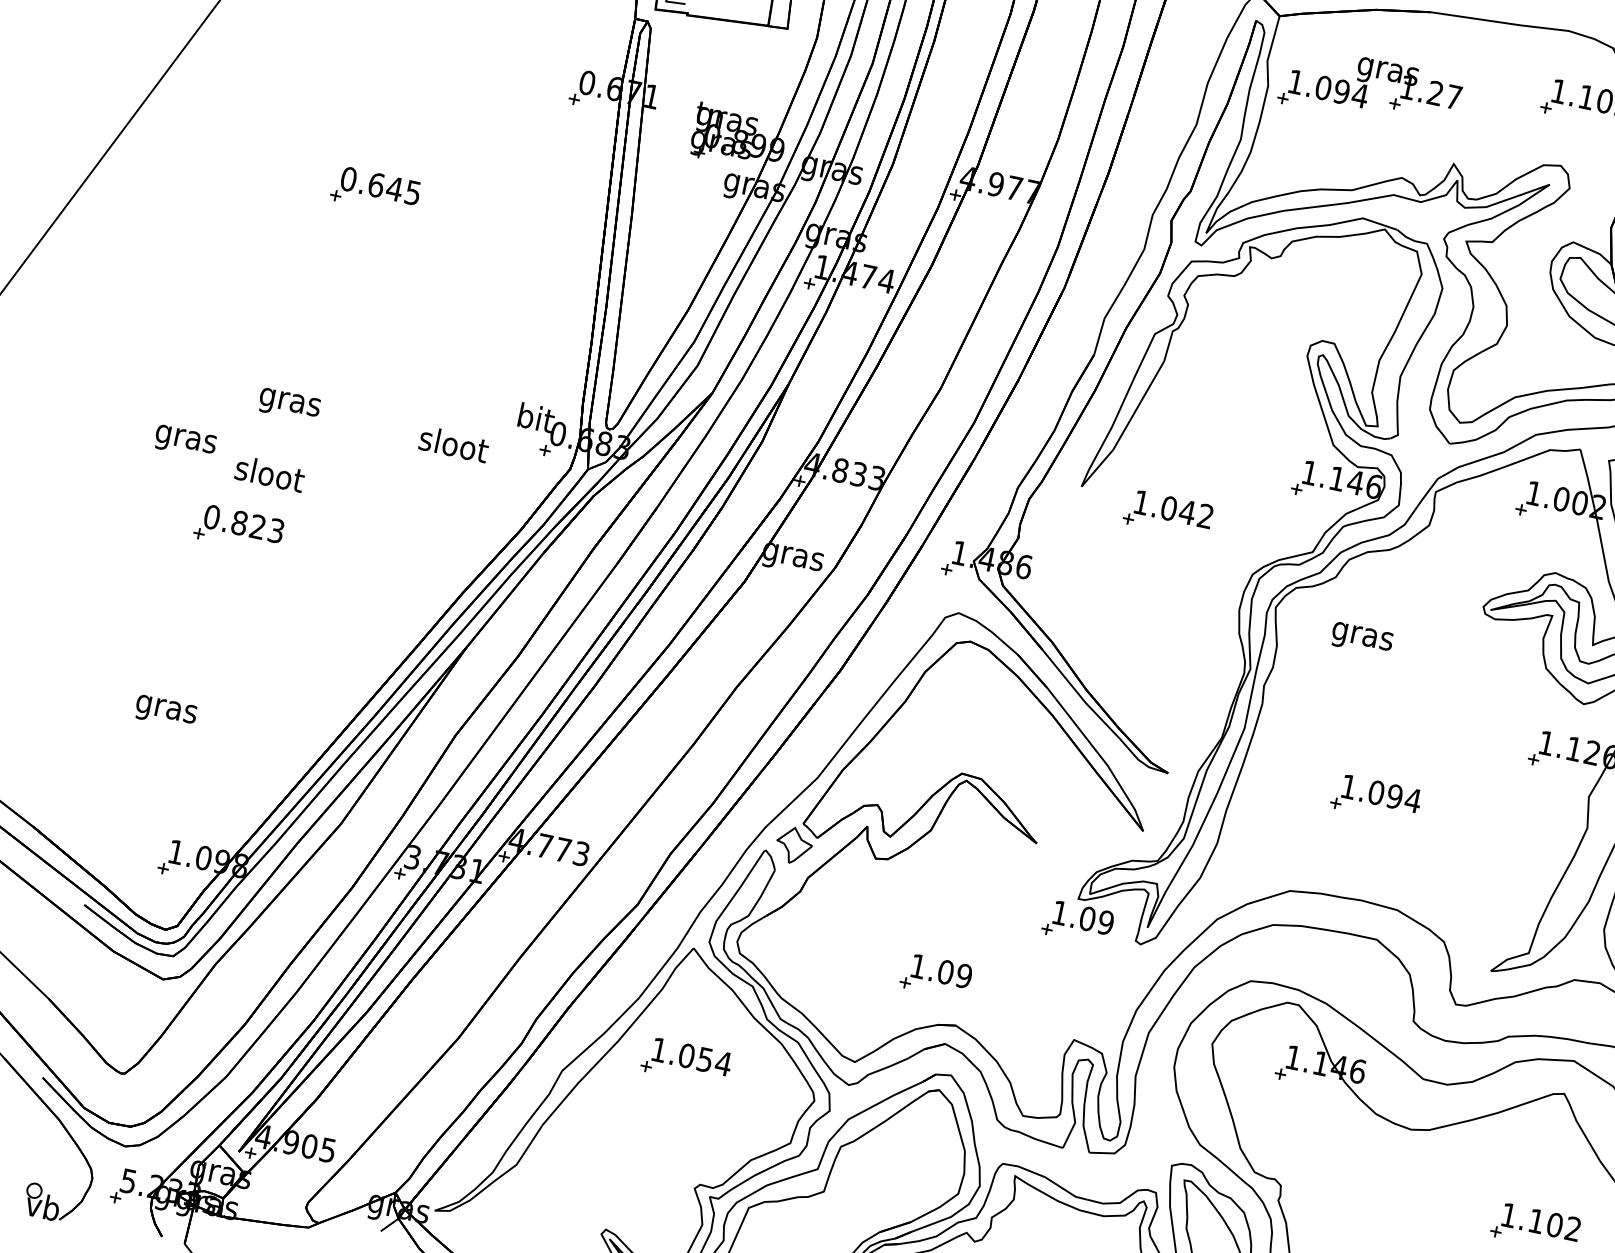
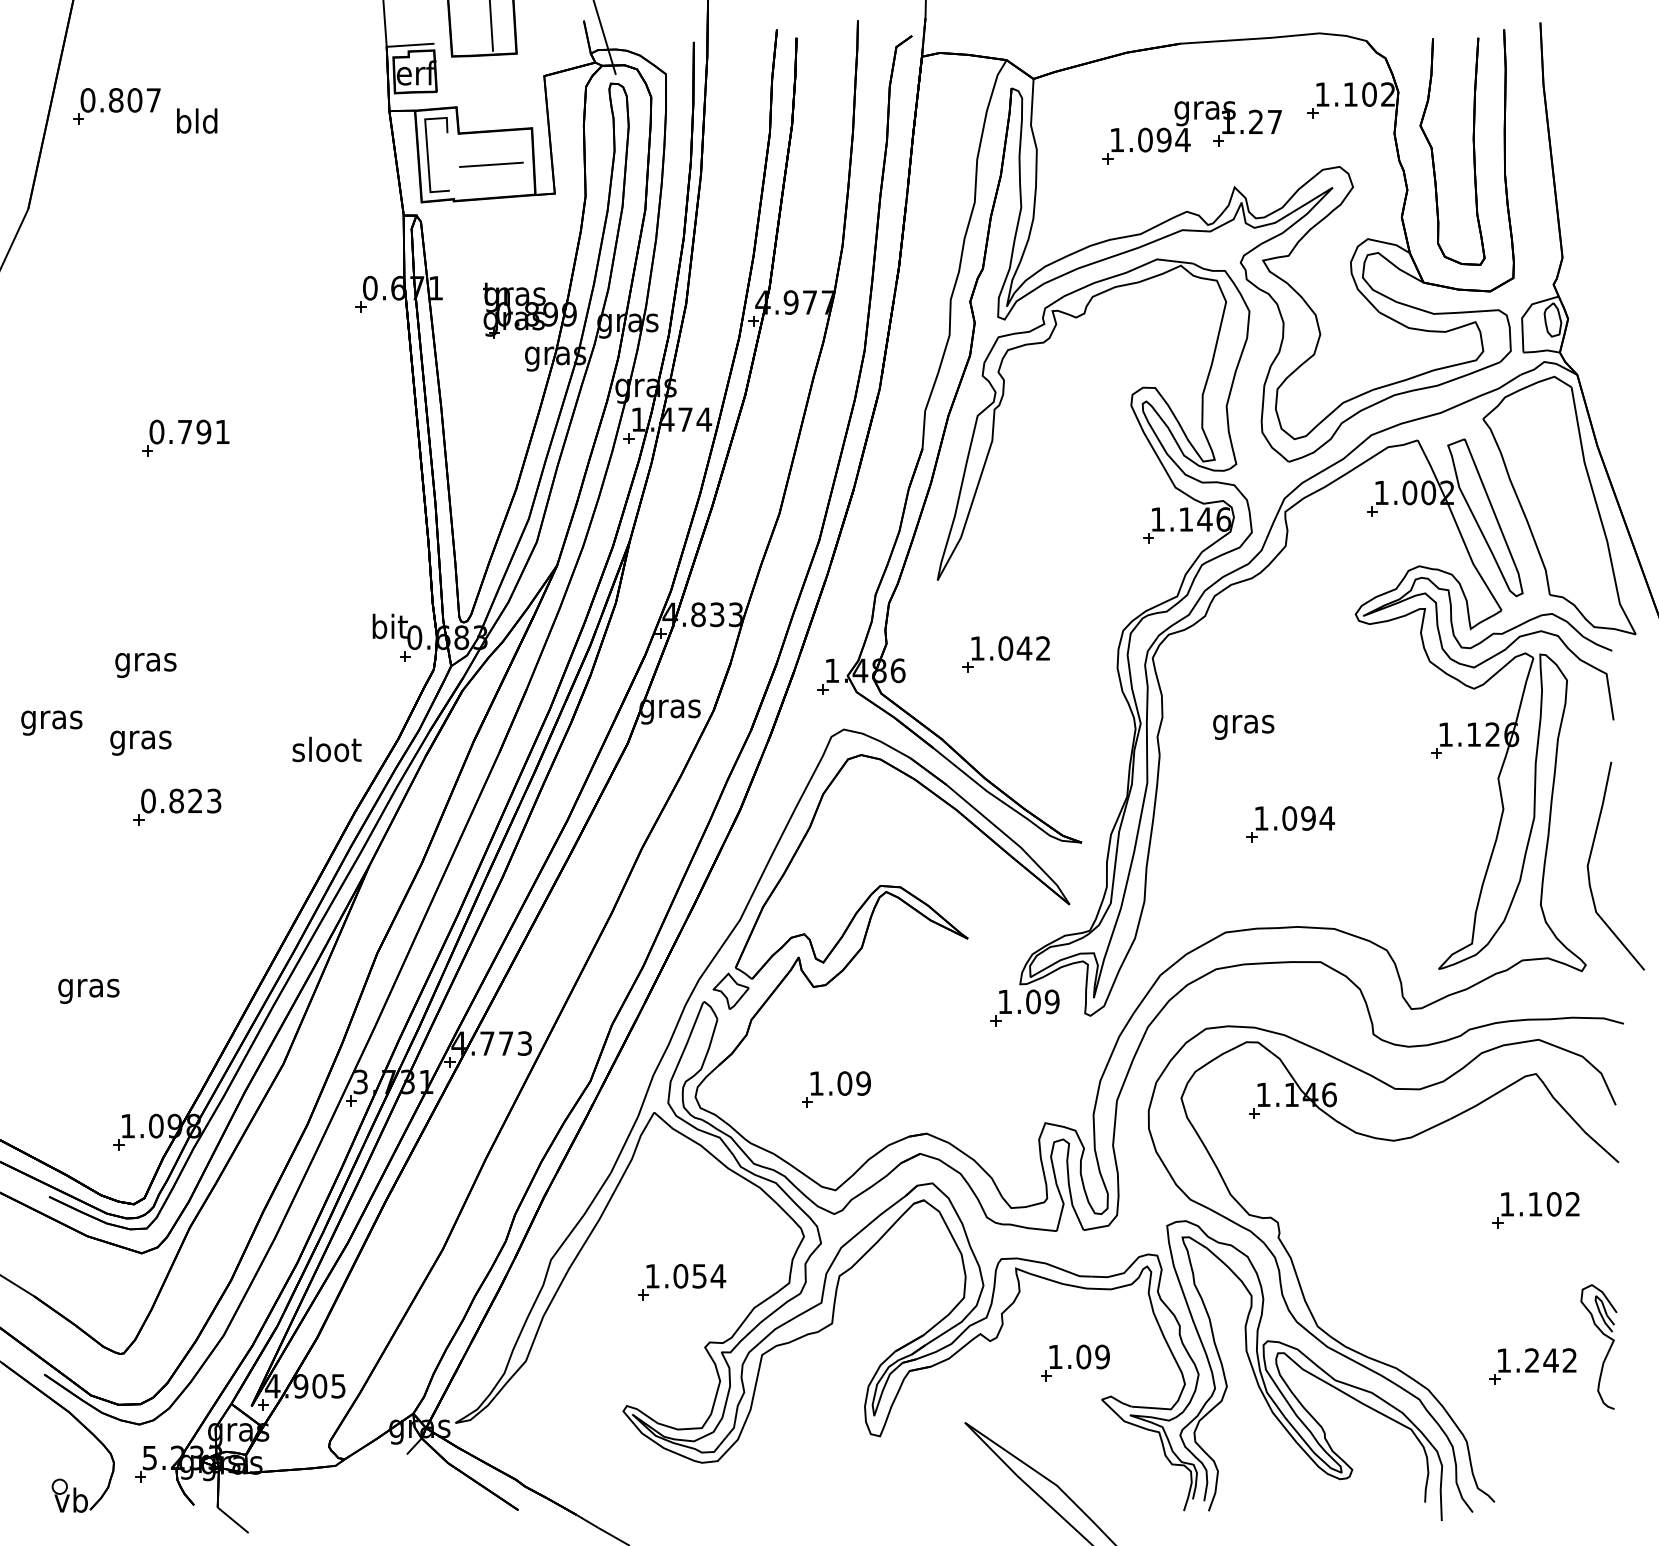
part: (1370, 90) -> (1191, 132), moved
text: (394, 188) -> (203, 431), 0.645 -> 0.791
text: (453, 444) -> (326, 749), moved
text: (268, 476) -> (140, 739), sloot -> gras
part: (1167, 514) -> (1005, 654), moved
part: (239, 528) -> (177, 806), moved
text: (1362, 638) -> (1243, 726), moved
part: (936, 976) -> (836, 1089), moved
part: (687, 1062) -> (682, 1282), moved

